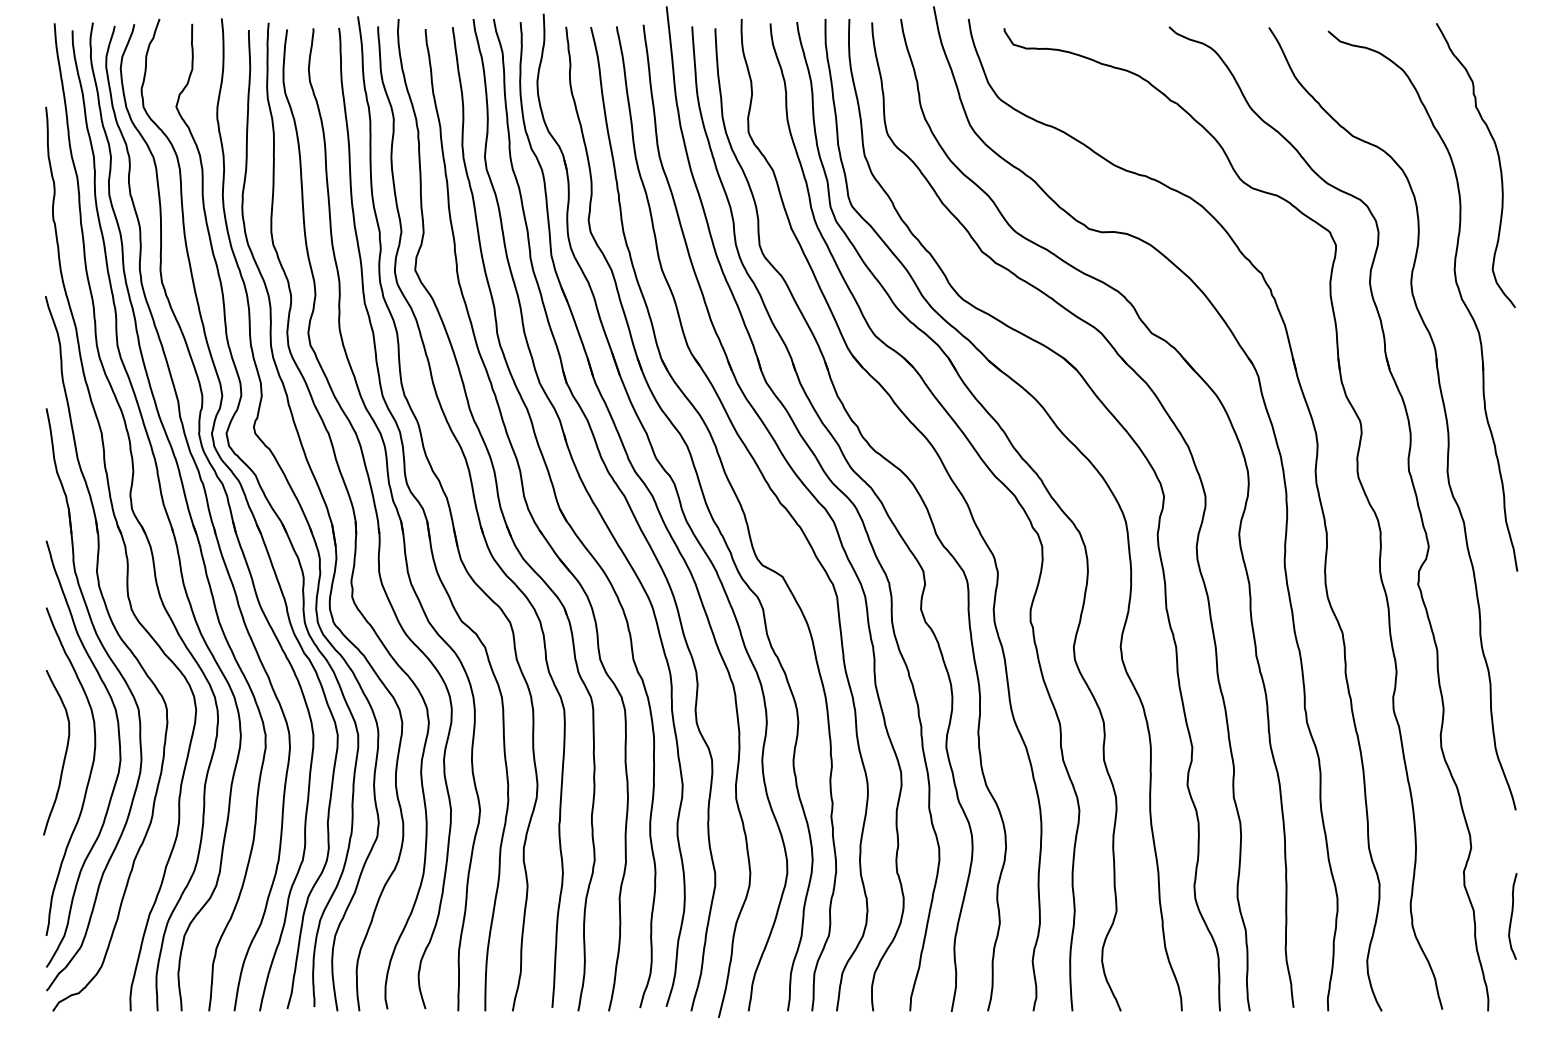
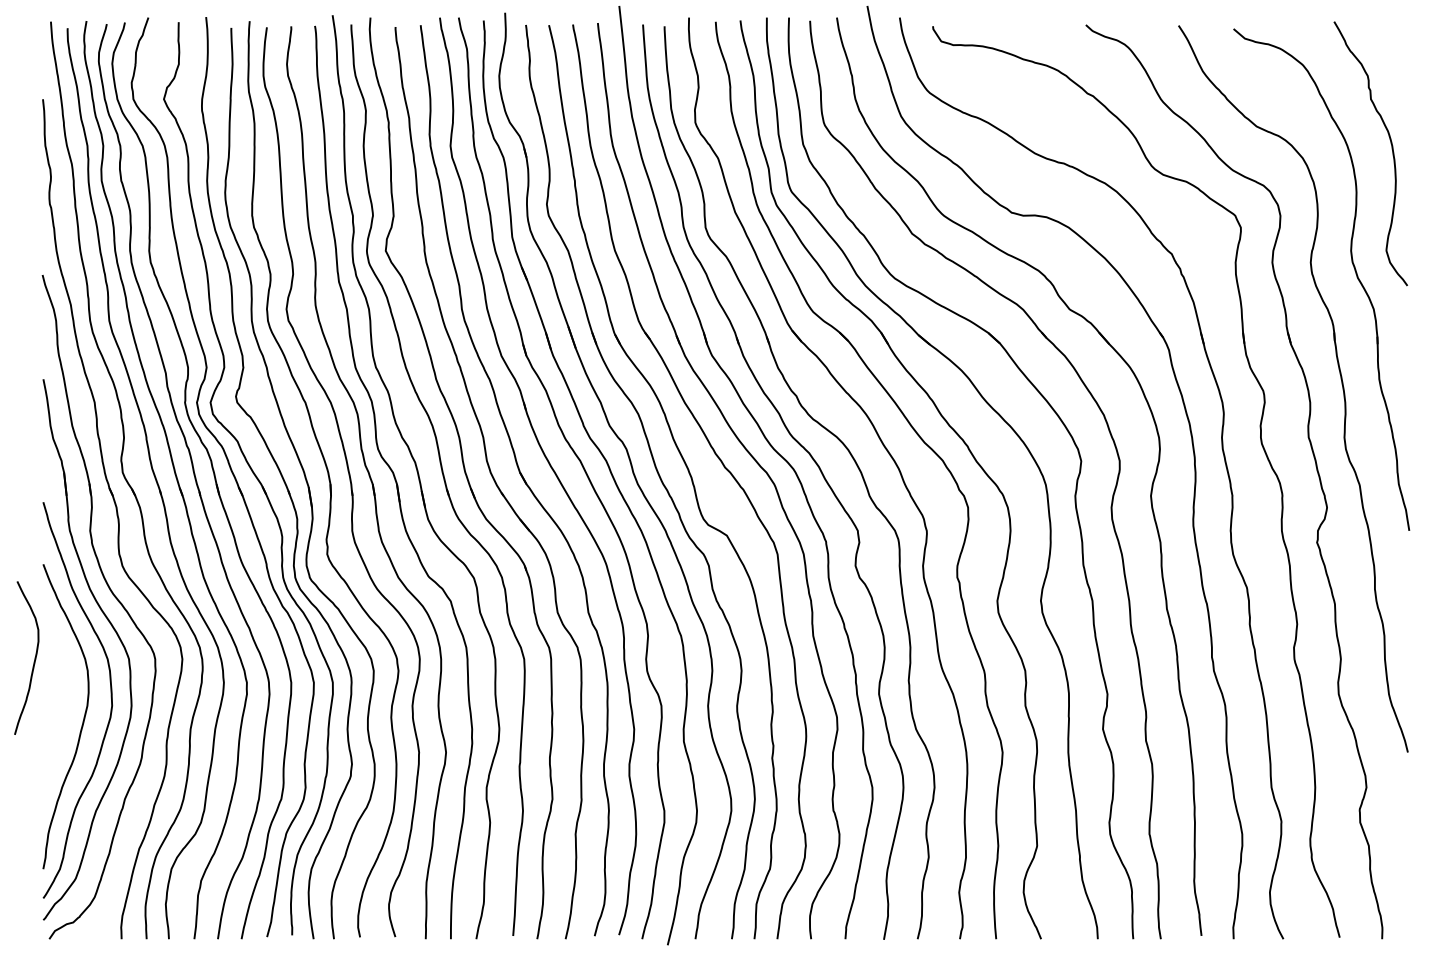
curve: (64, 752) -> (34, 657), moved
curve: (1512, 915) -> (1404, 850), removed

